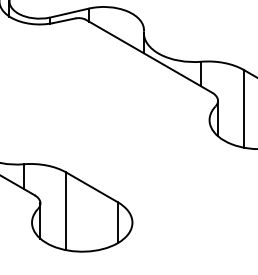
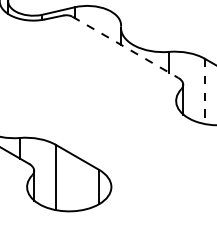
line: (149, 56) -> (125, 47), solid -> dashed
line: (243, 108) -> (204, 91), solid -> dashed

